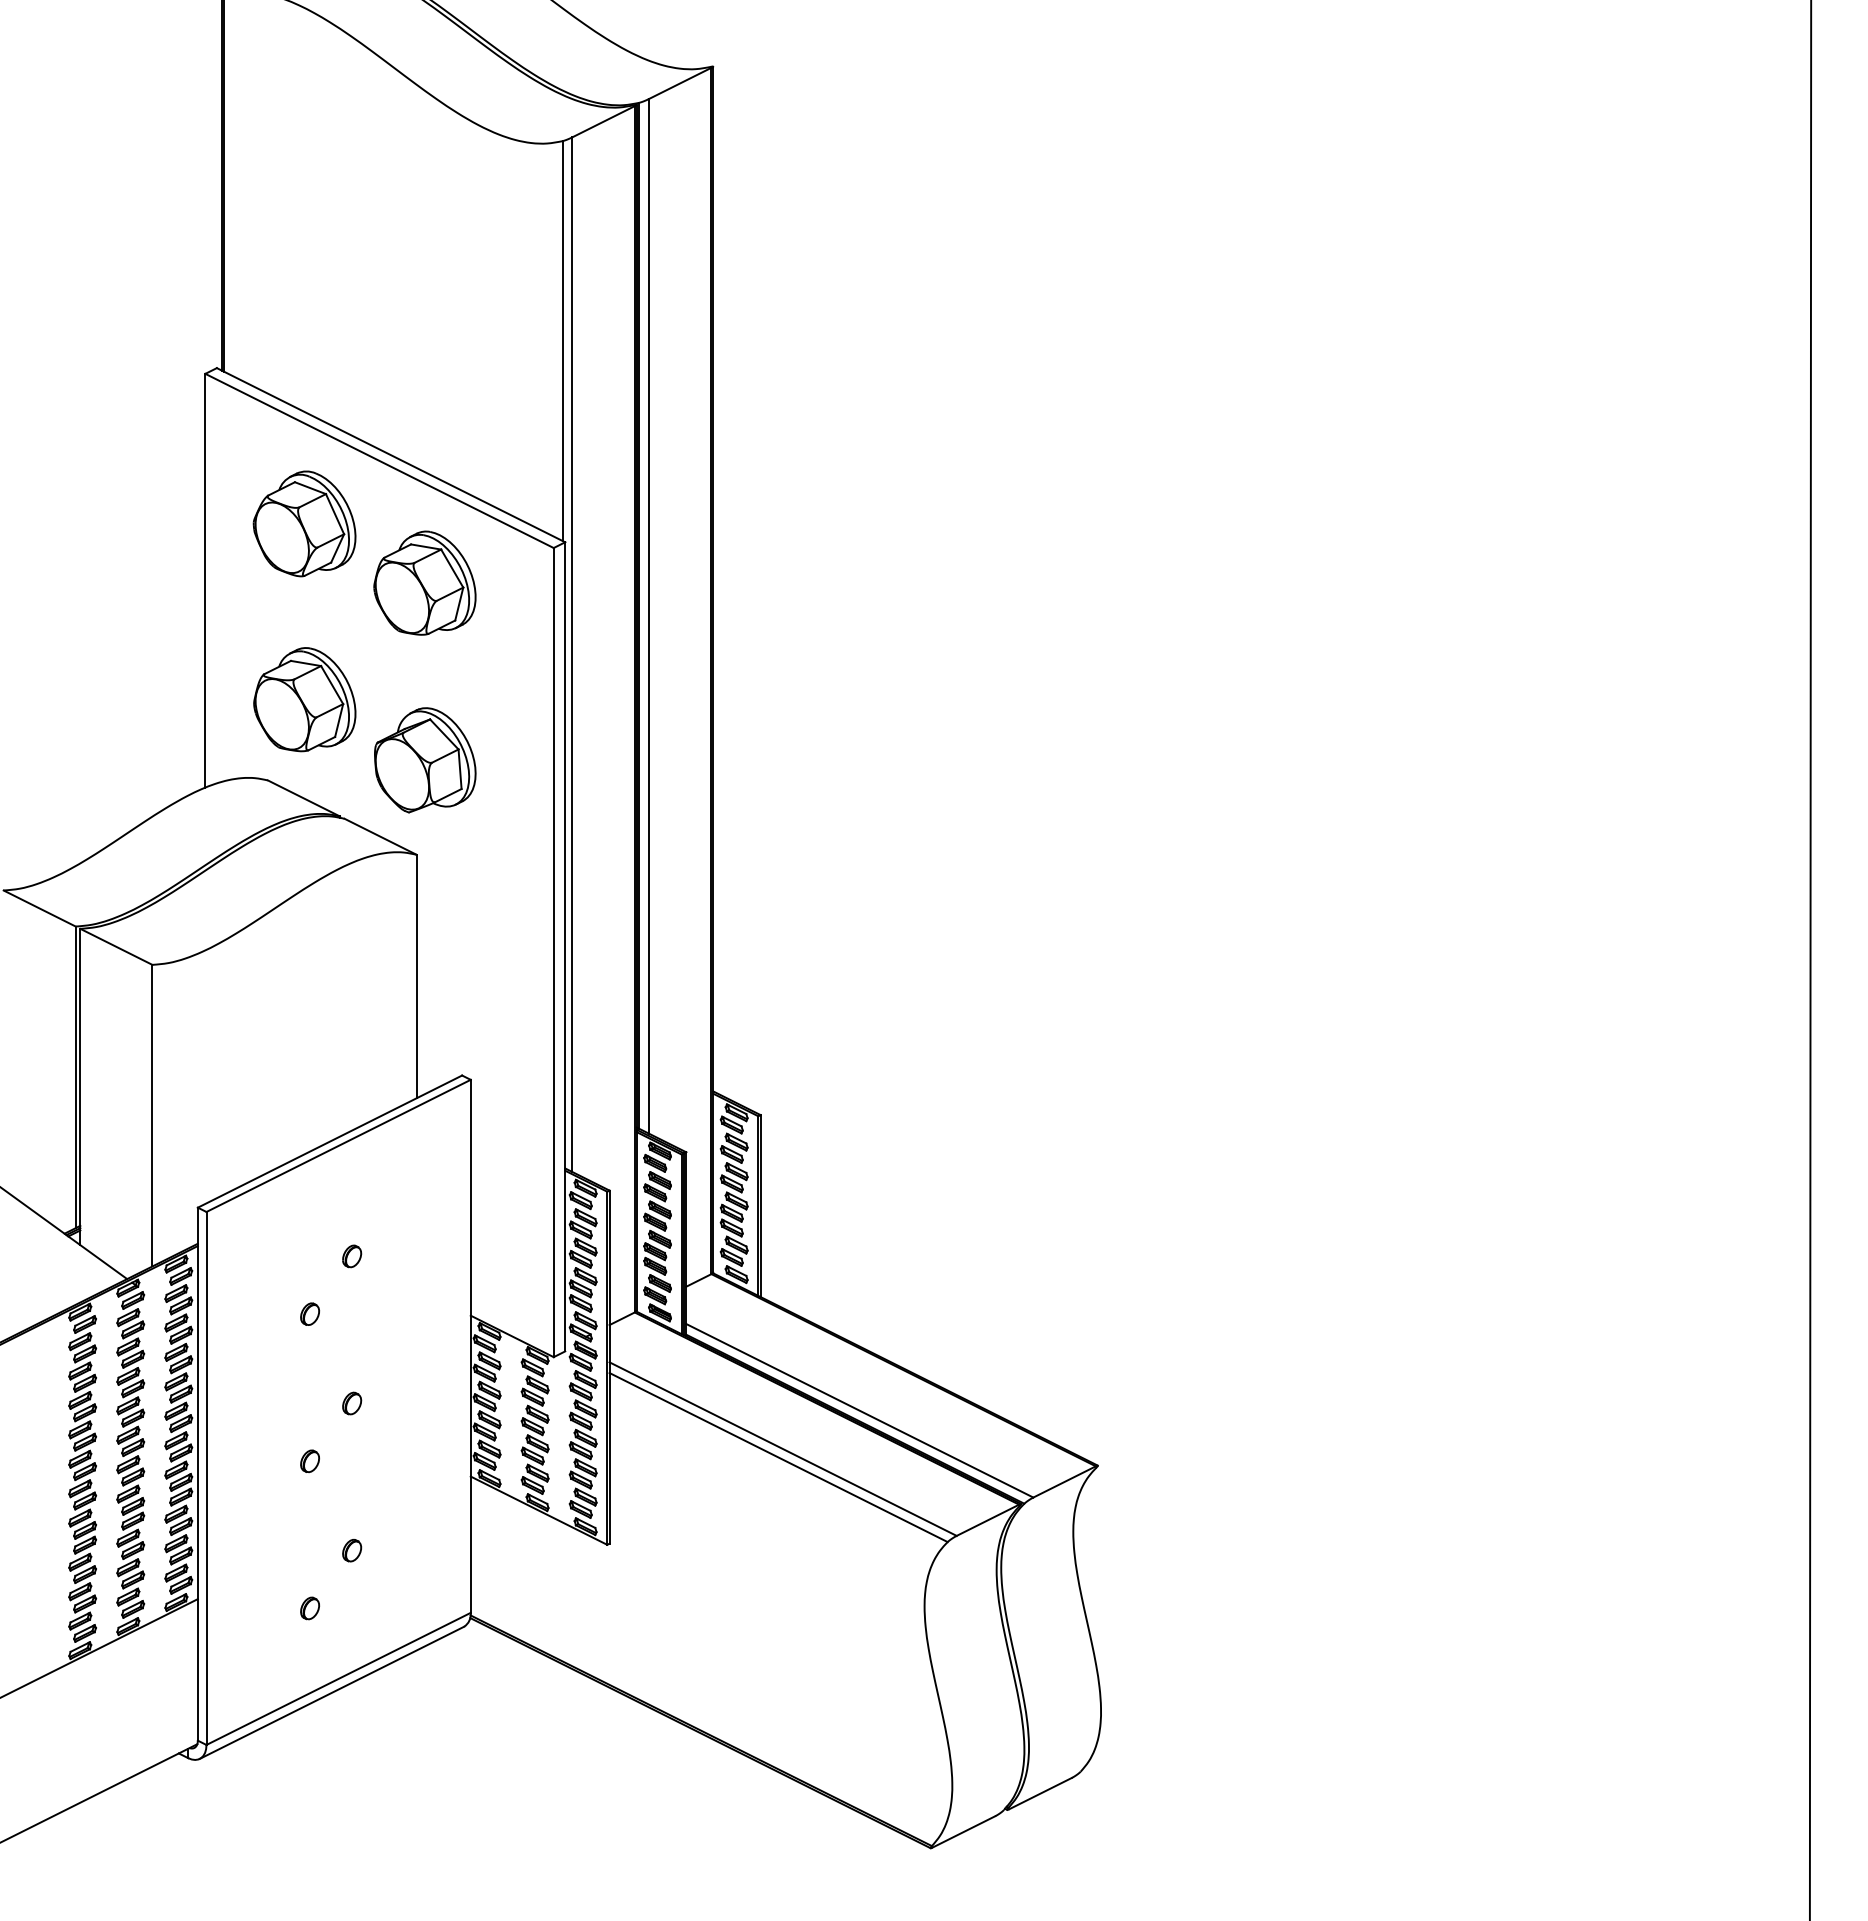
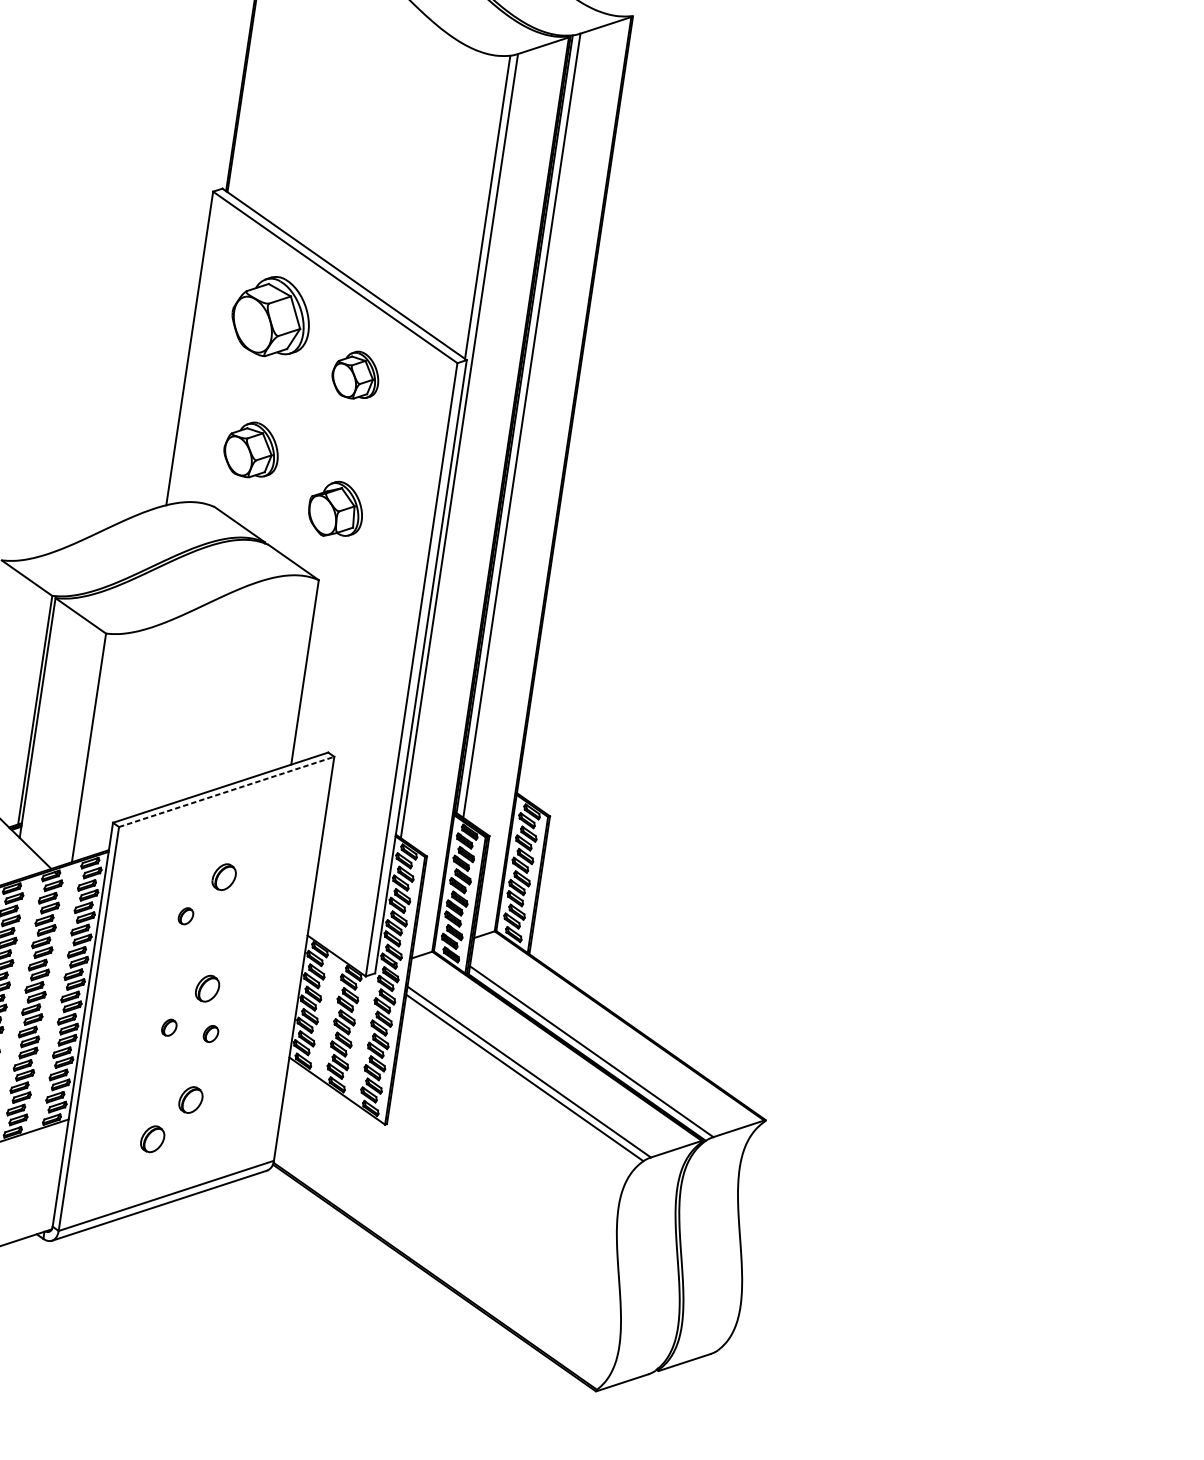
part: (424, 582) -> (355, 374), size x0.6
part: (304, 699) -> (251, 449), size x0.7
part: (425, 760) -> (336, 509), size x0.7
line: (338, 1145) -> (226, 791), solid -> dashed
part: (352, 1256) -> (224, 877), size x1.6
part: (352, 1403) -> (208, 988), size x1.6
part: (364, 1461) -> (210, 1034), added
part: (352, 1550) -> (191, 1100), size x1.6
part: (309, 1608) -> (152, 1139), size x1.6

